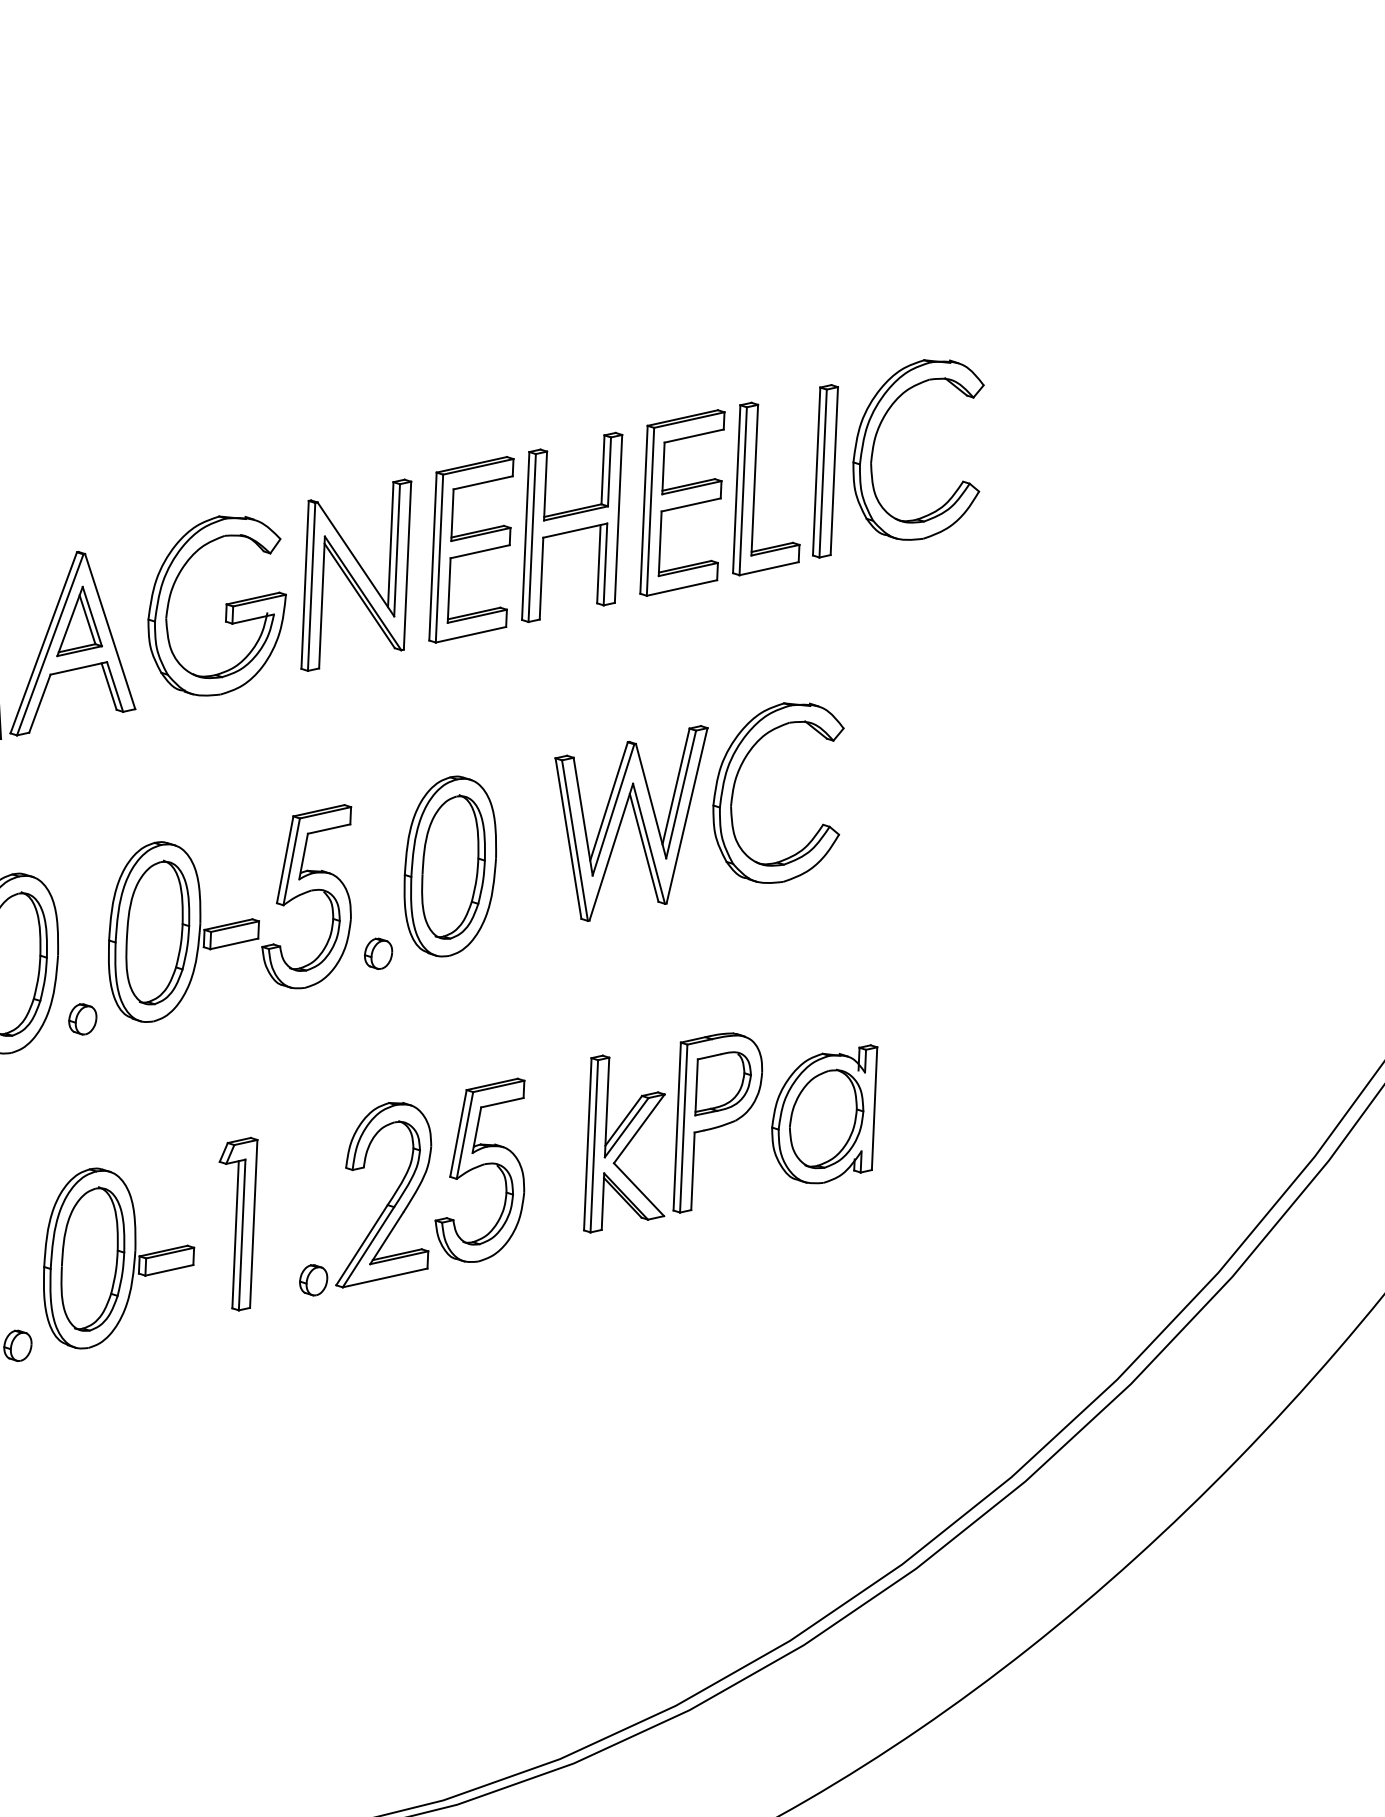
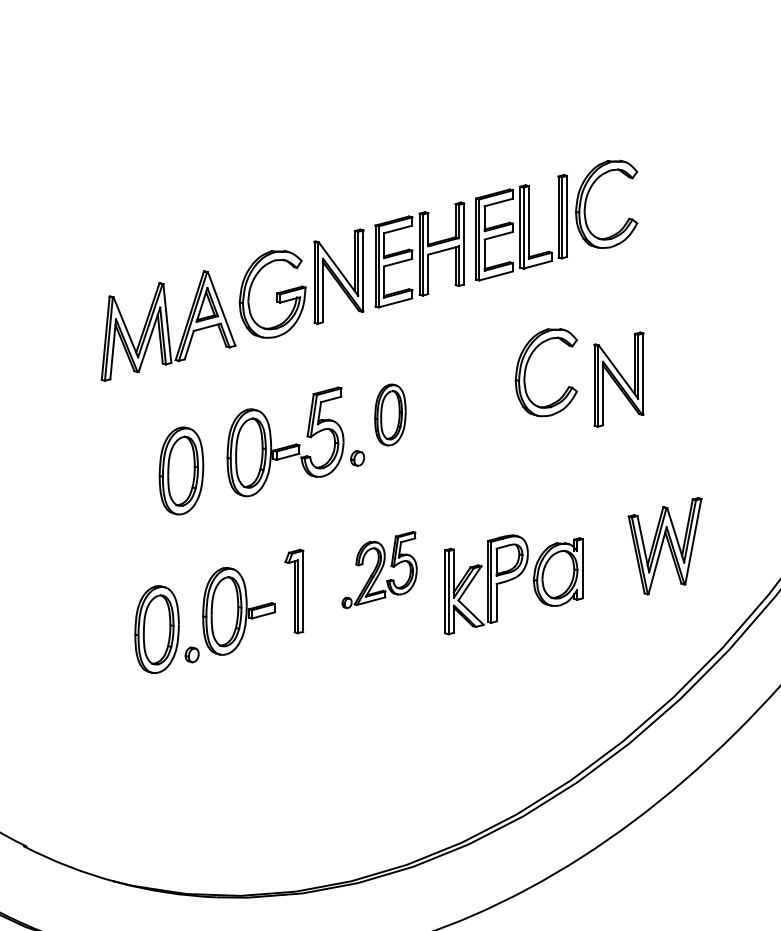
part: (926, 813) -> (618, 379), added
part: (626, 823) -> (664, 546), moved
part: (450, 865) -> (390, 414), size x0.7
part: (82, 1019) -> (216, 496), removed
part: (729, 1135) -> (513, 584), moved
part: (413, 1185) -> (379, 569), size x0.7

